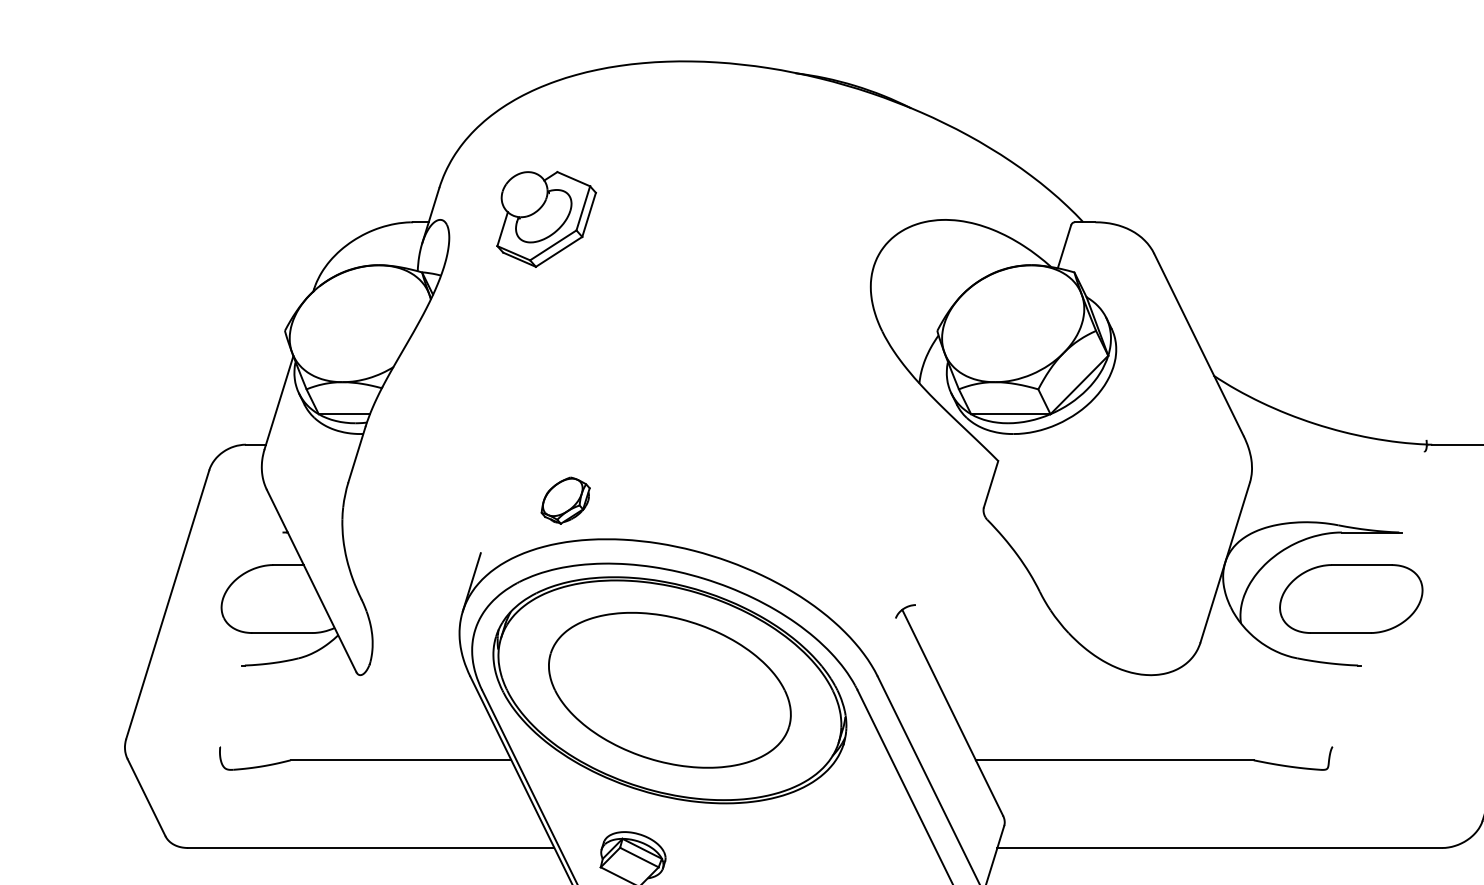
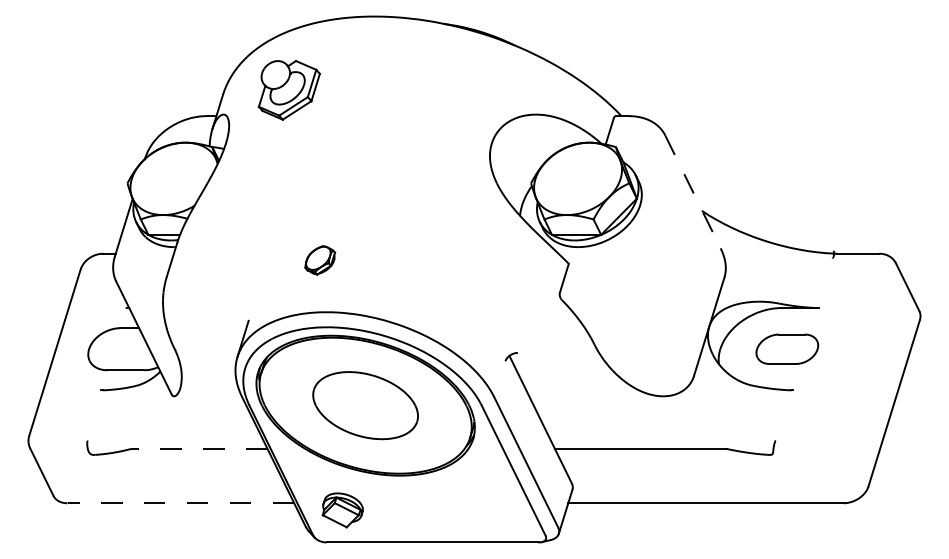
part: (545, 219) -> (288, 90), moved
line: (1199, 345) -> (693, 192), solid -> dashed
part: (566, 500) -> (320, 260), moved
part: (1351, 599) -> (787, 349), size x0.7
part: (669, 689) -> (365, 405), size x0.7
line: (399, 761) -> (198, 449), solid -> dashed
line: (370, 848) -> (180, 503), solid -> dashed

